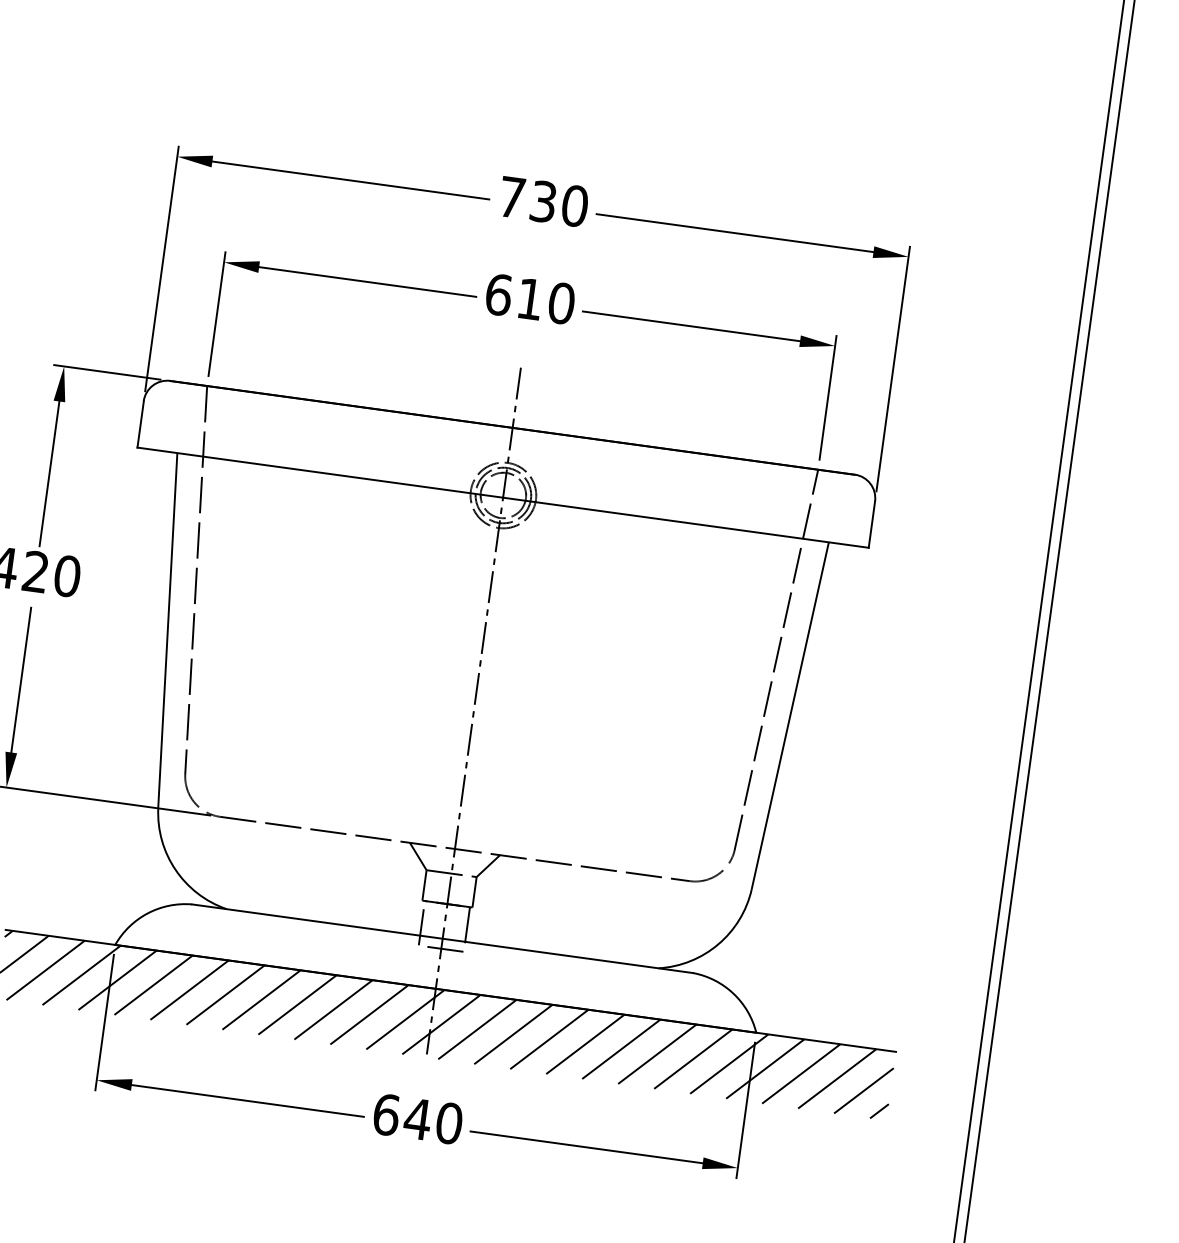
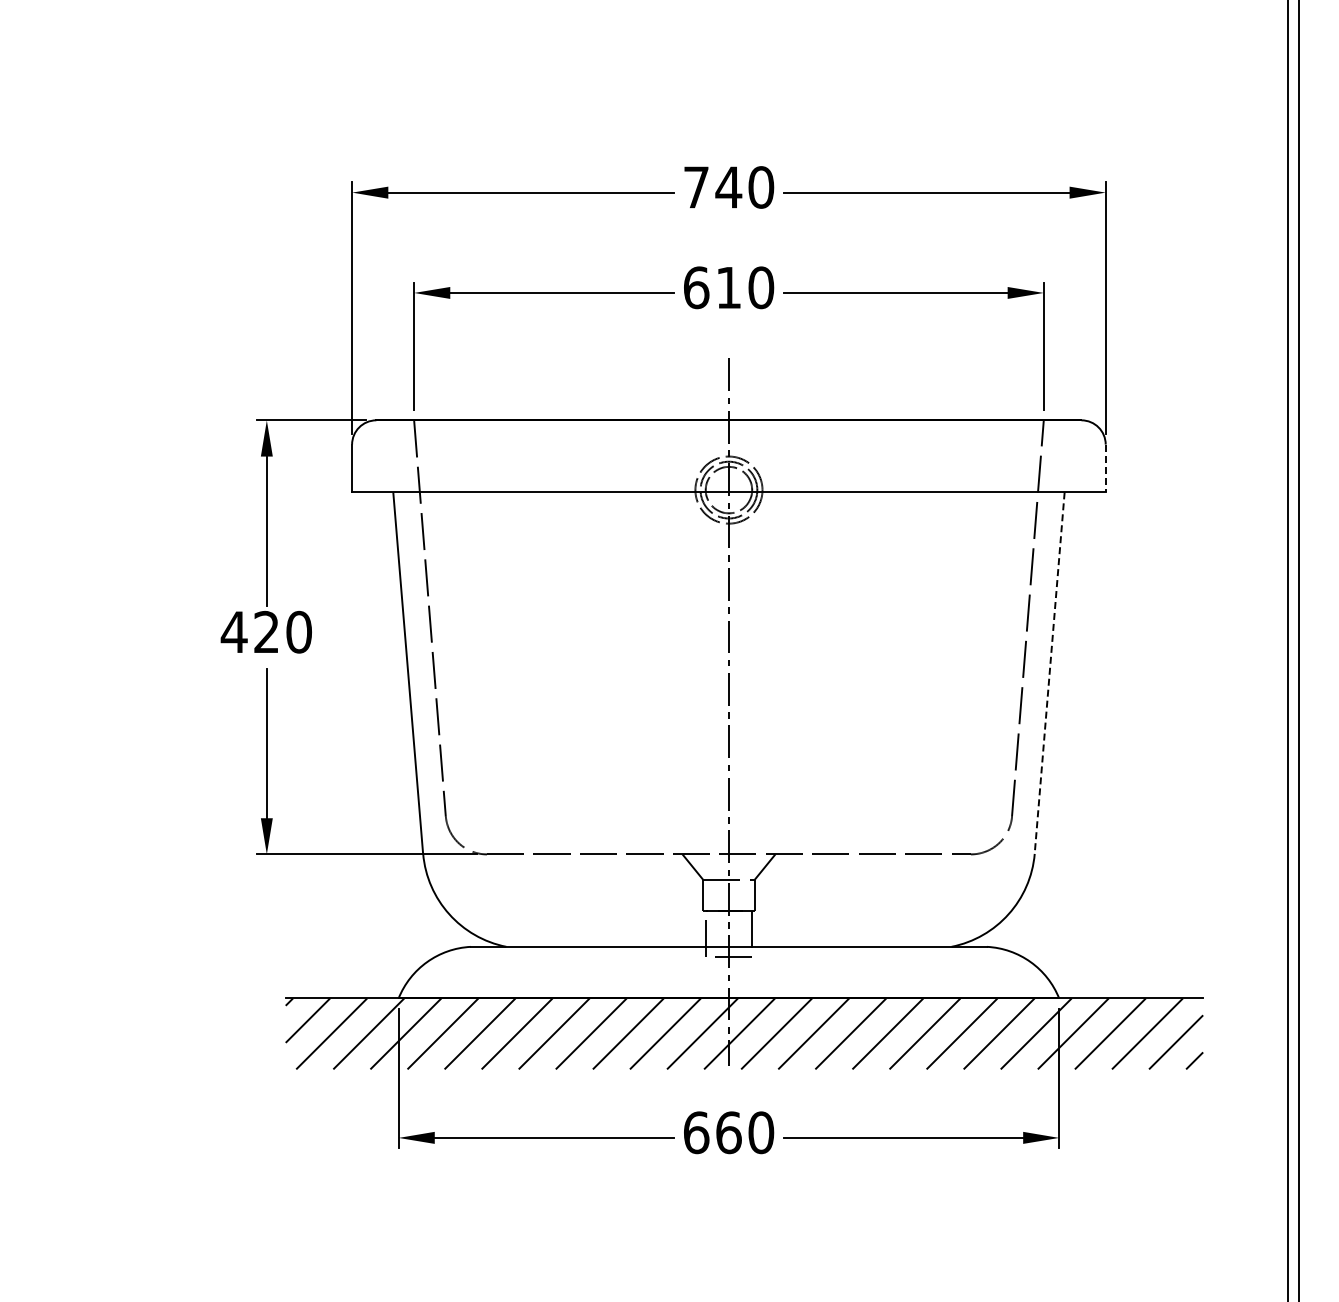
text: (543, 201) -> (728, 187), 730 -> 740
line: (871, 524) -> (1105, 468), solid -> dashed
line: (790, 716) -> (1049, 673), solid -> dashed
text: (417, 1118) -> (728, 1132), 640 -> 660

